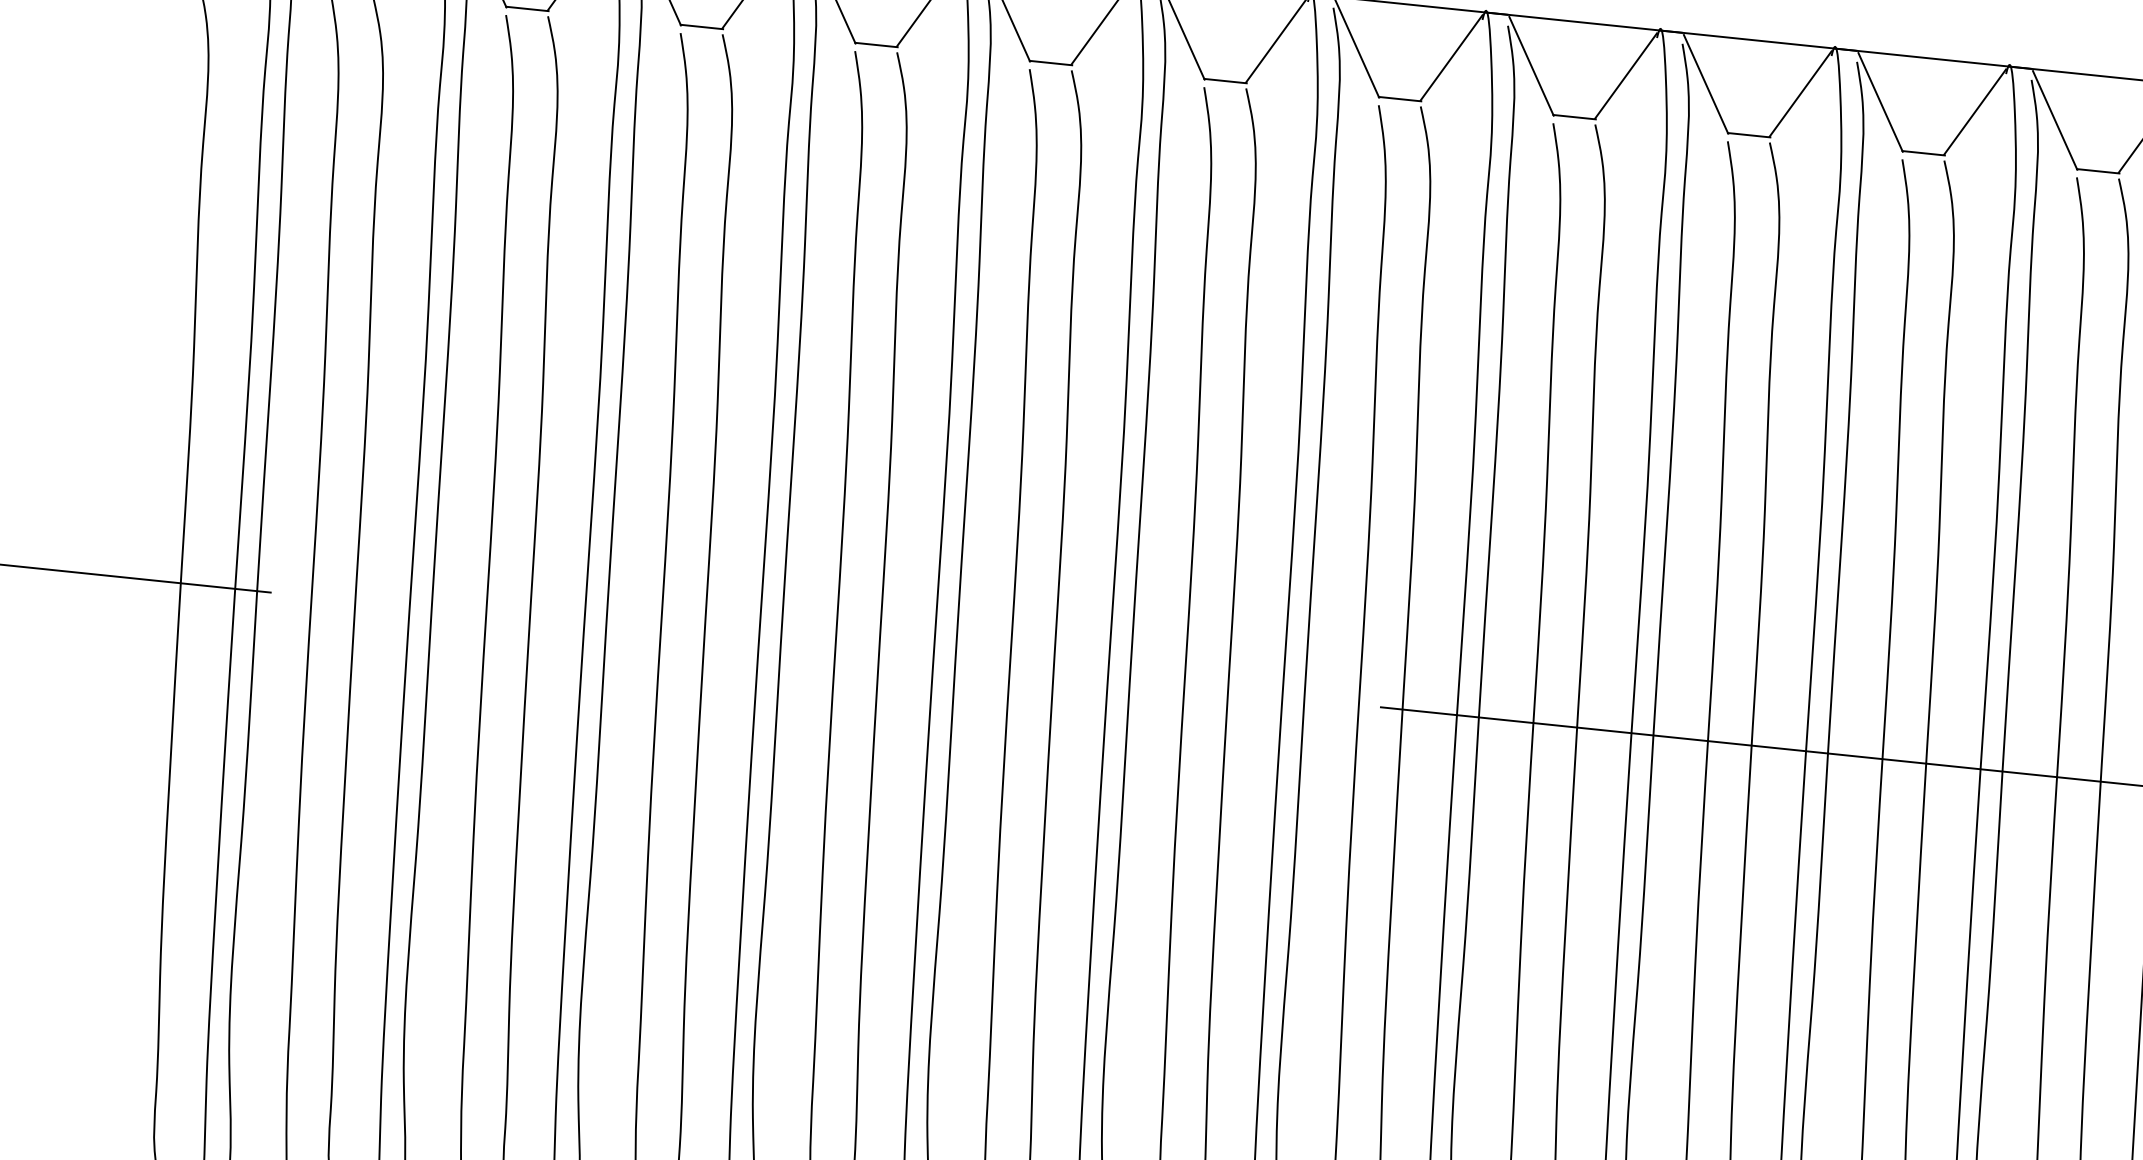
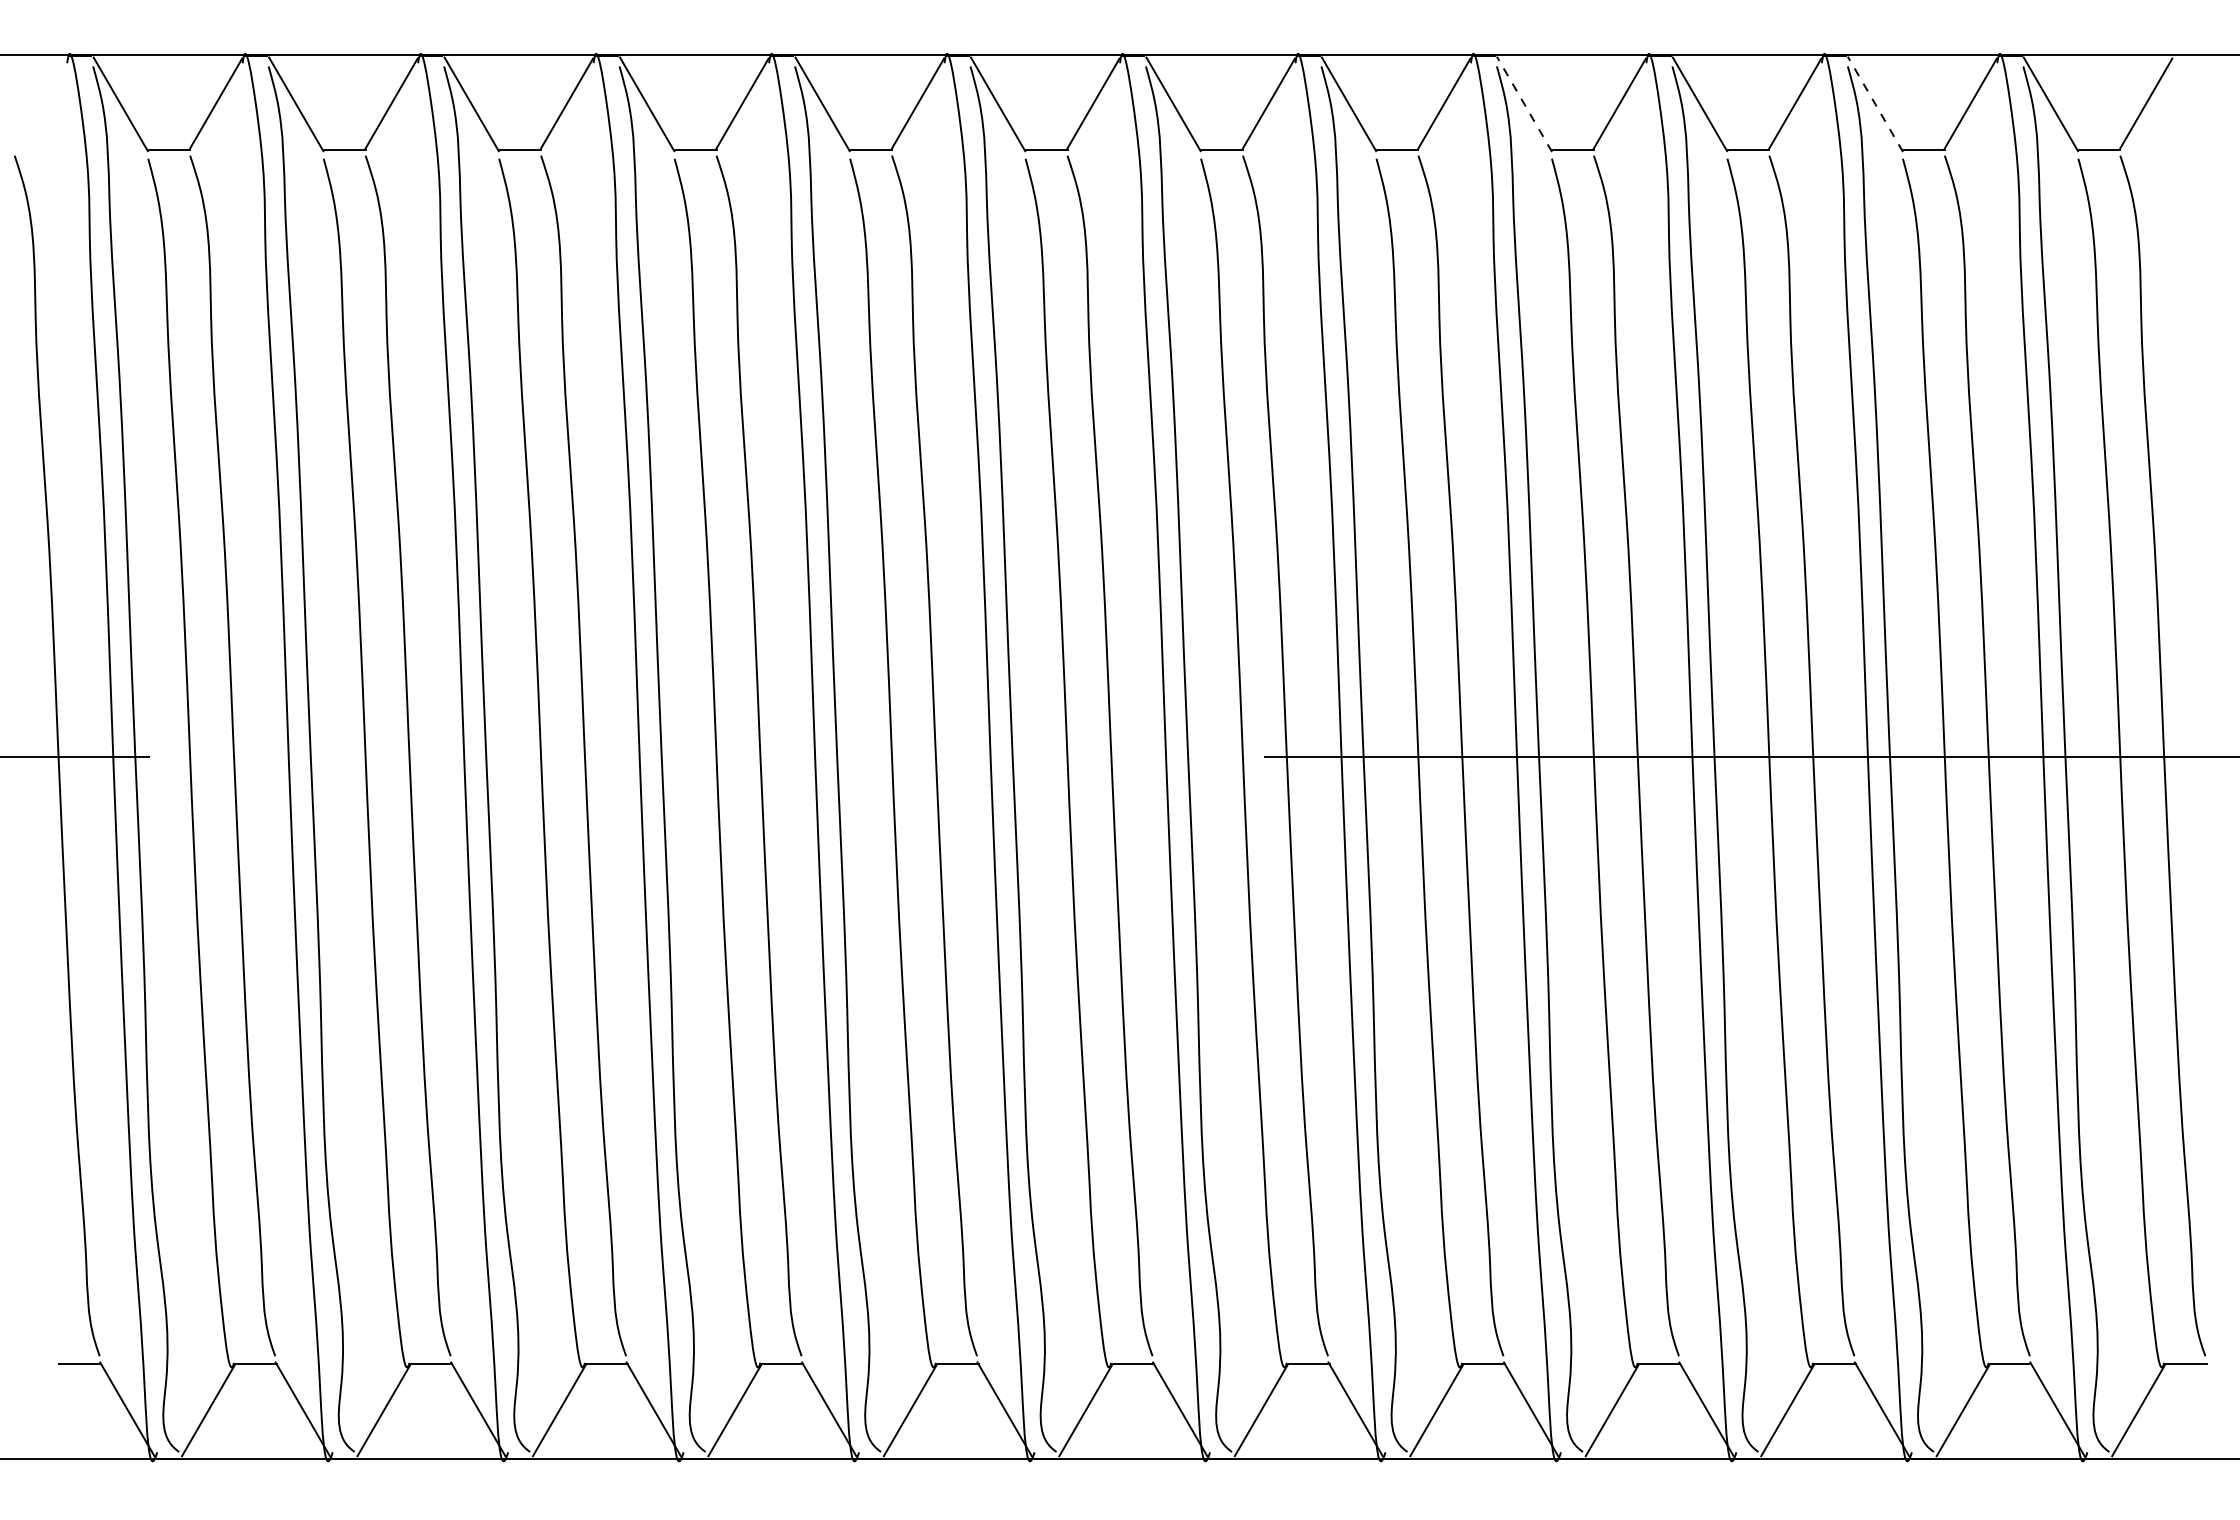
line: (1706, 84) -> (1524, 104), solid -> dashed
line: (2055, 120) -> (1875, 104), solid -> dashed

